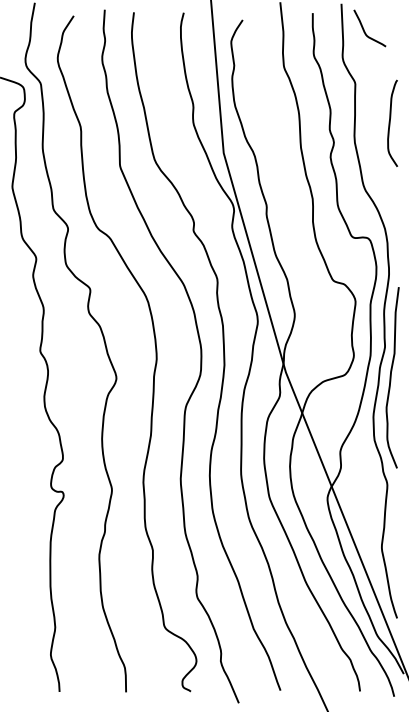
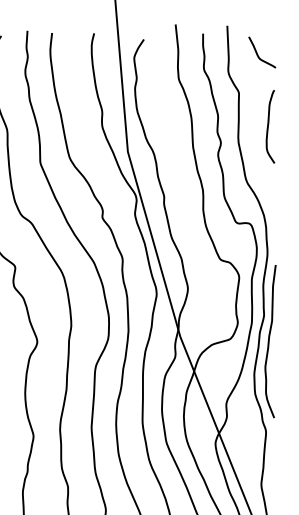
curve: (365, 31) -> (258, 55), moved

